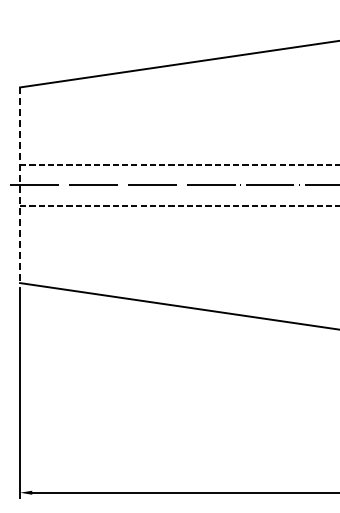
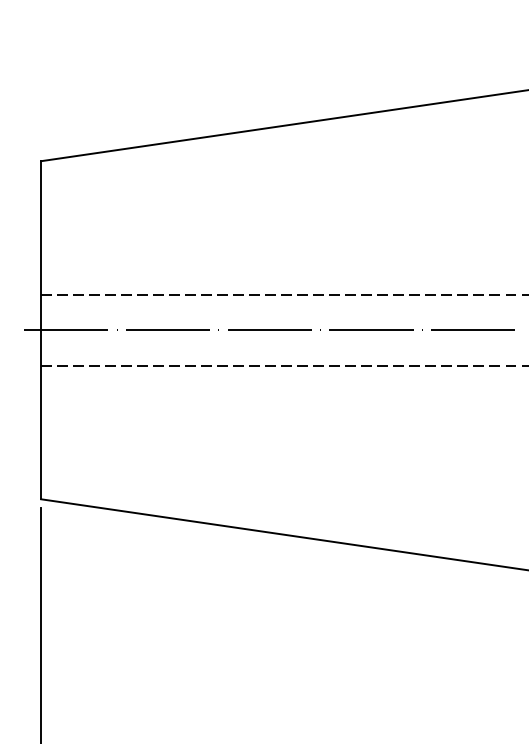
line: (20, 185) -> (41, 330), dashed -> solid

